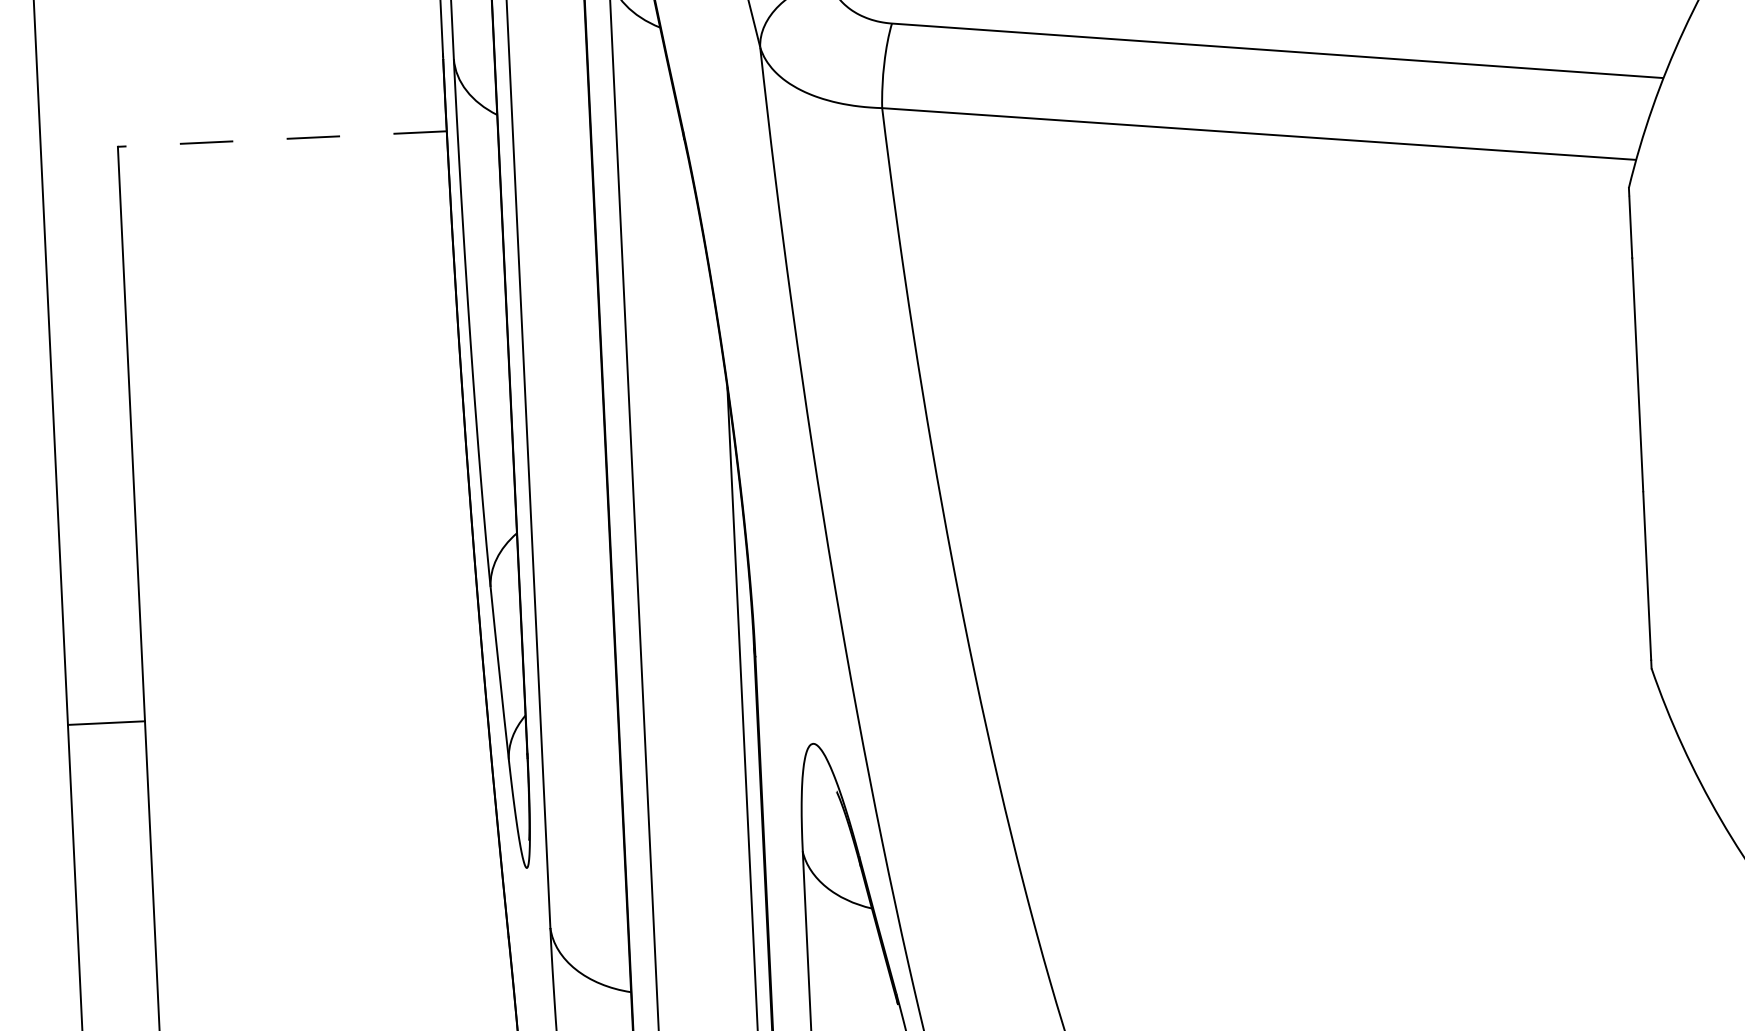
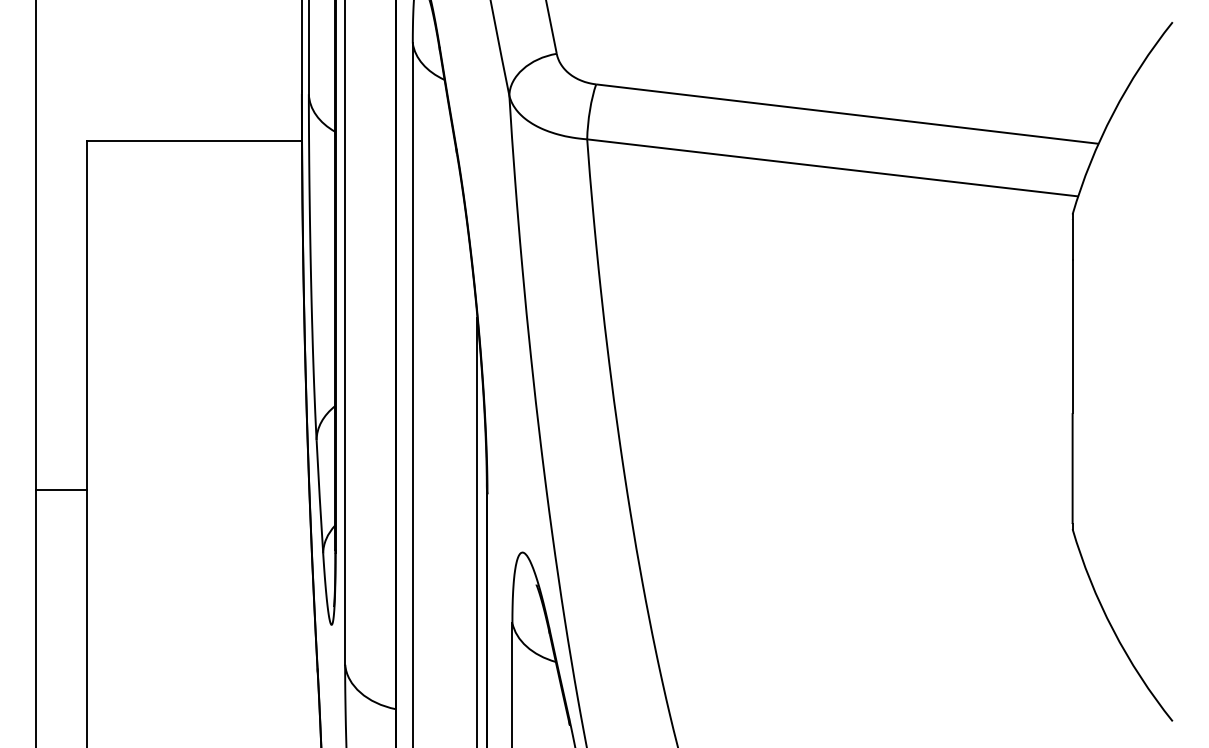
line: (282, 139) -> (194, 141), dashed -> solid
line: (106, 723) -> (61, 490), moved

